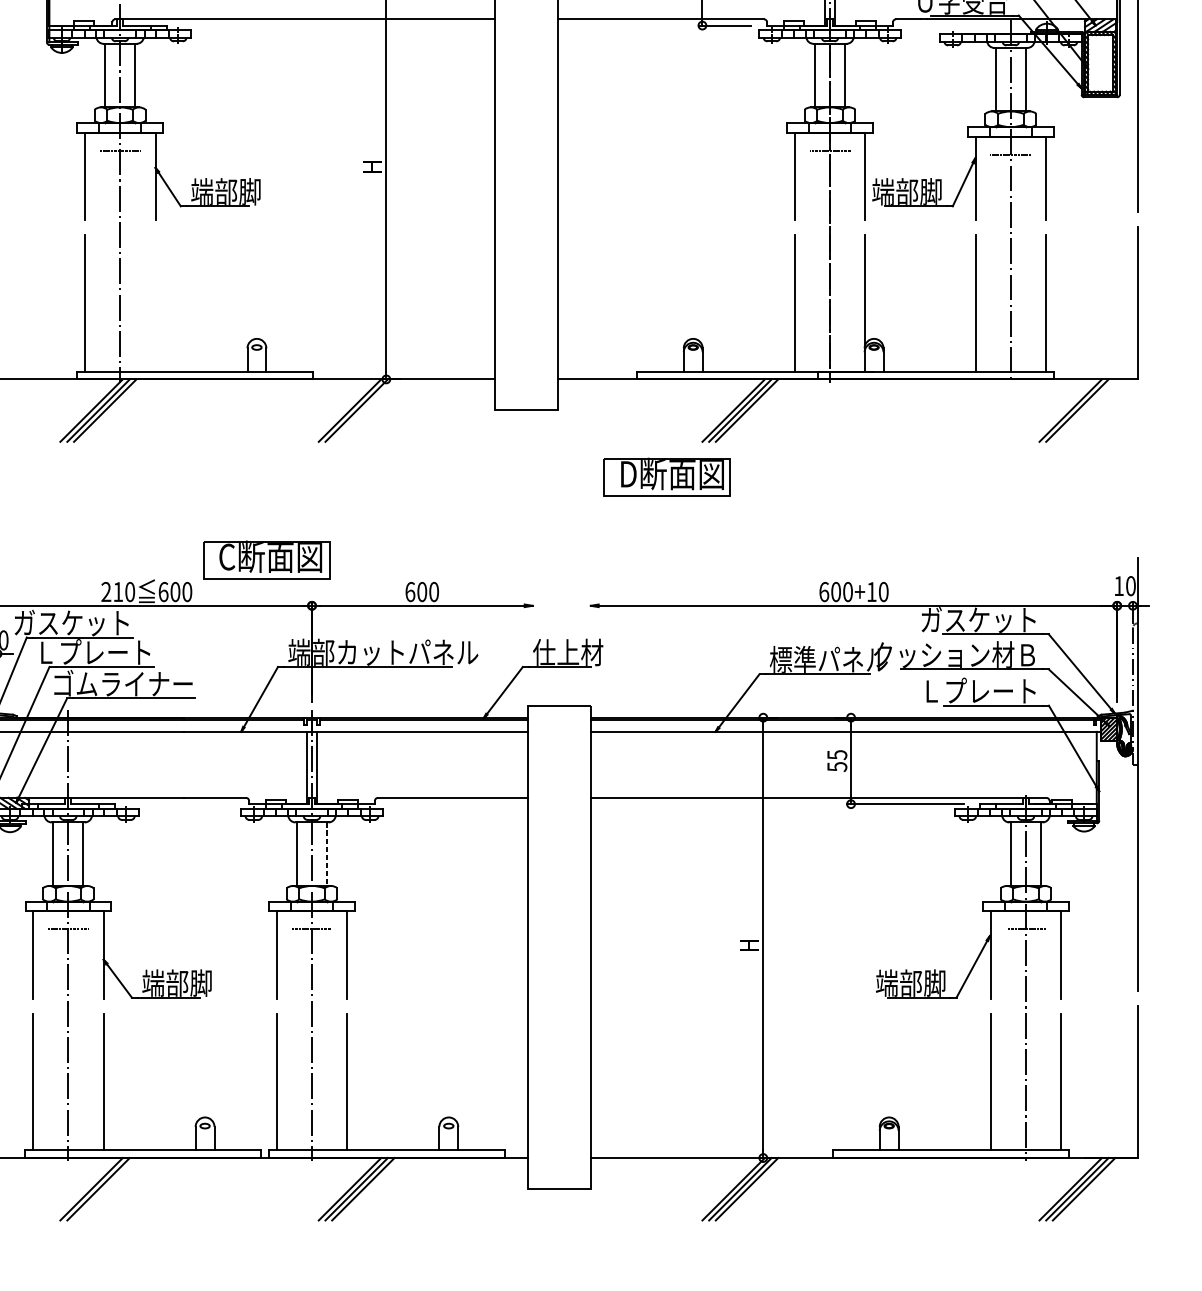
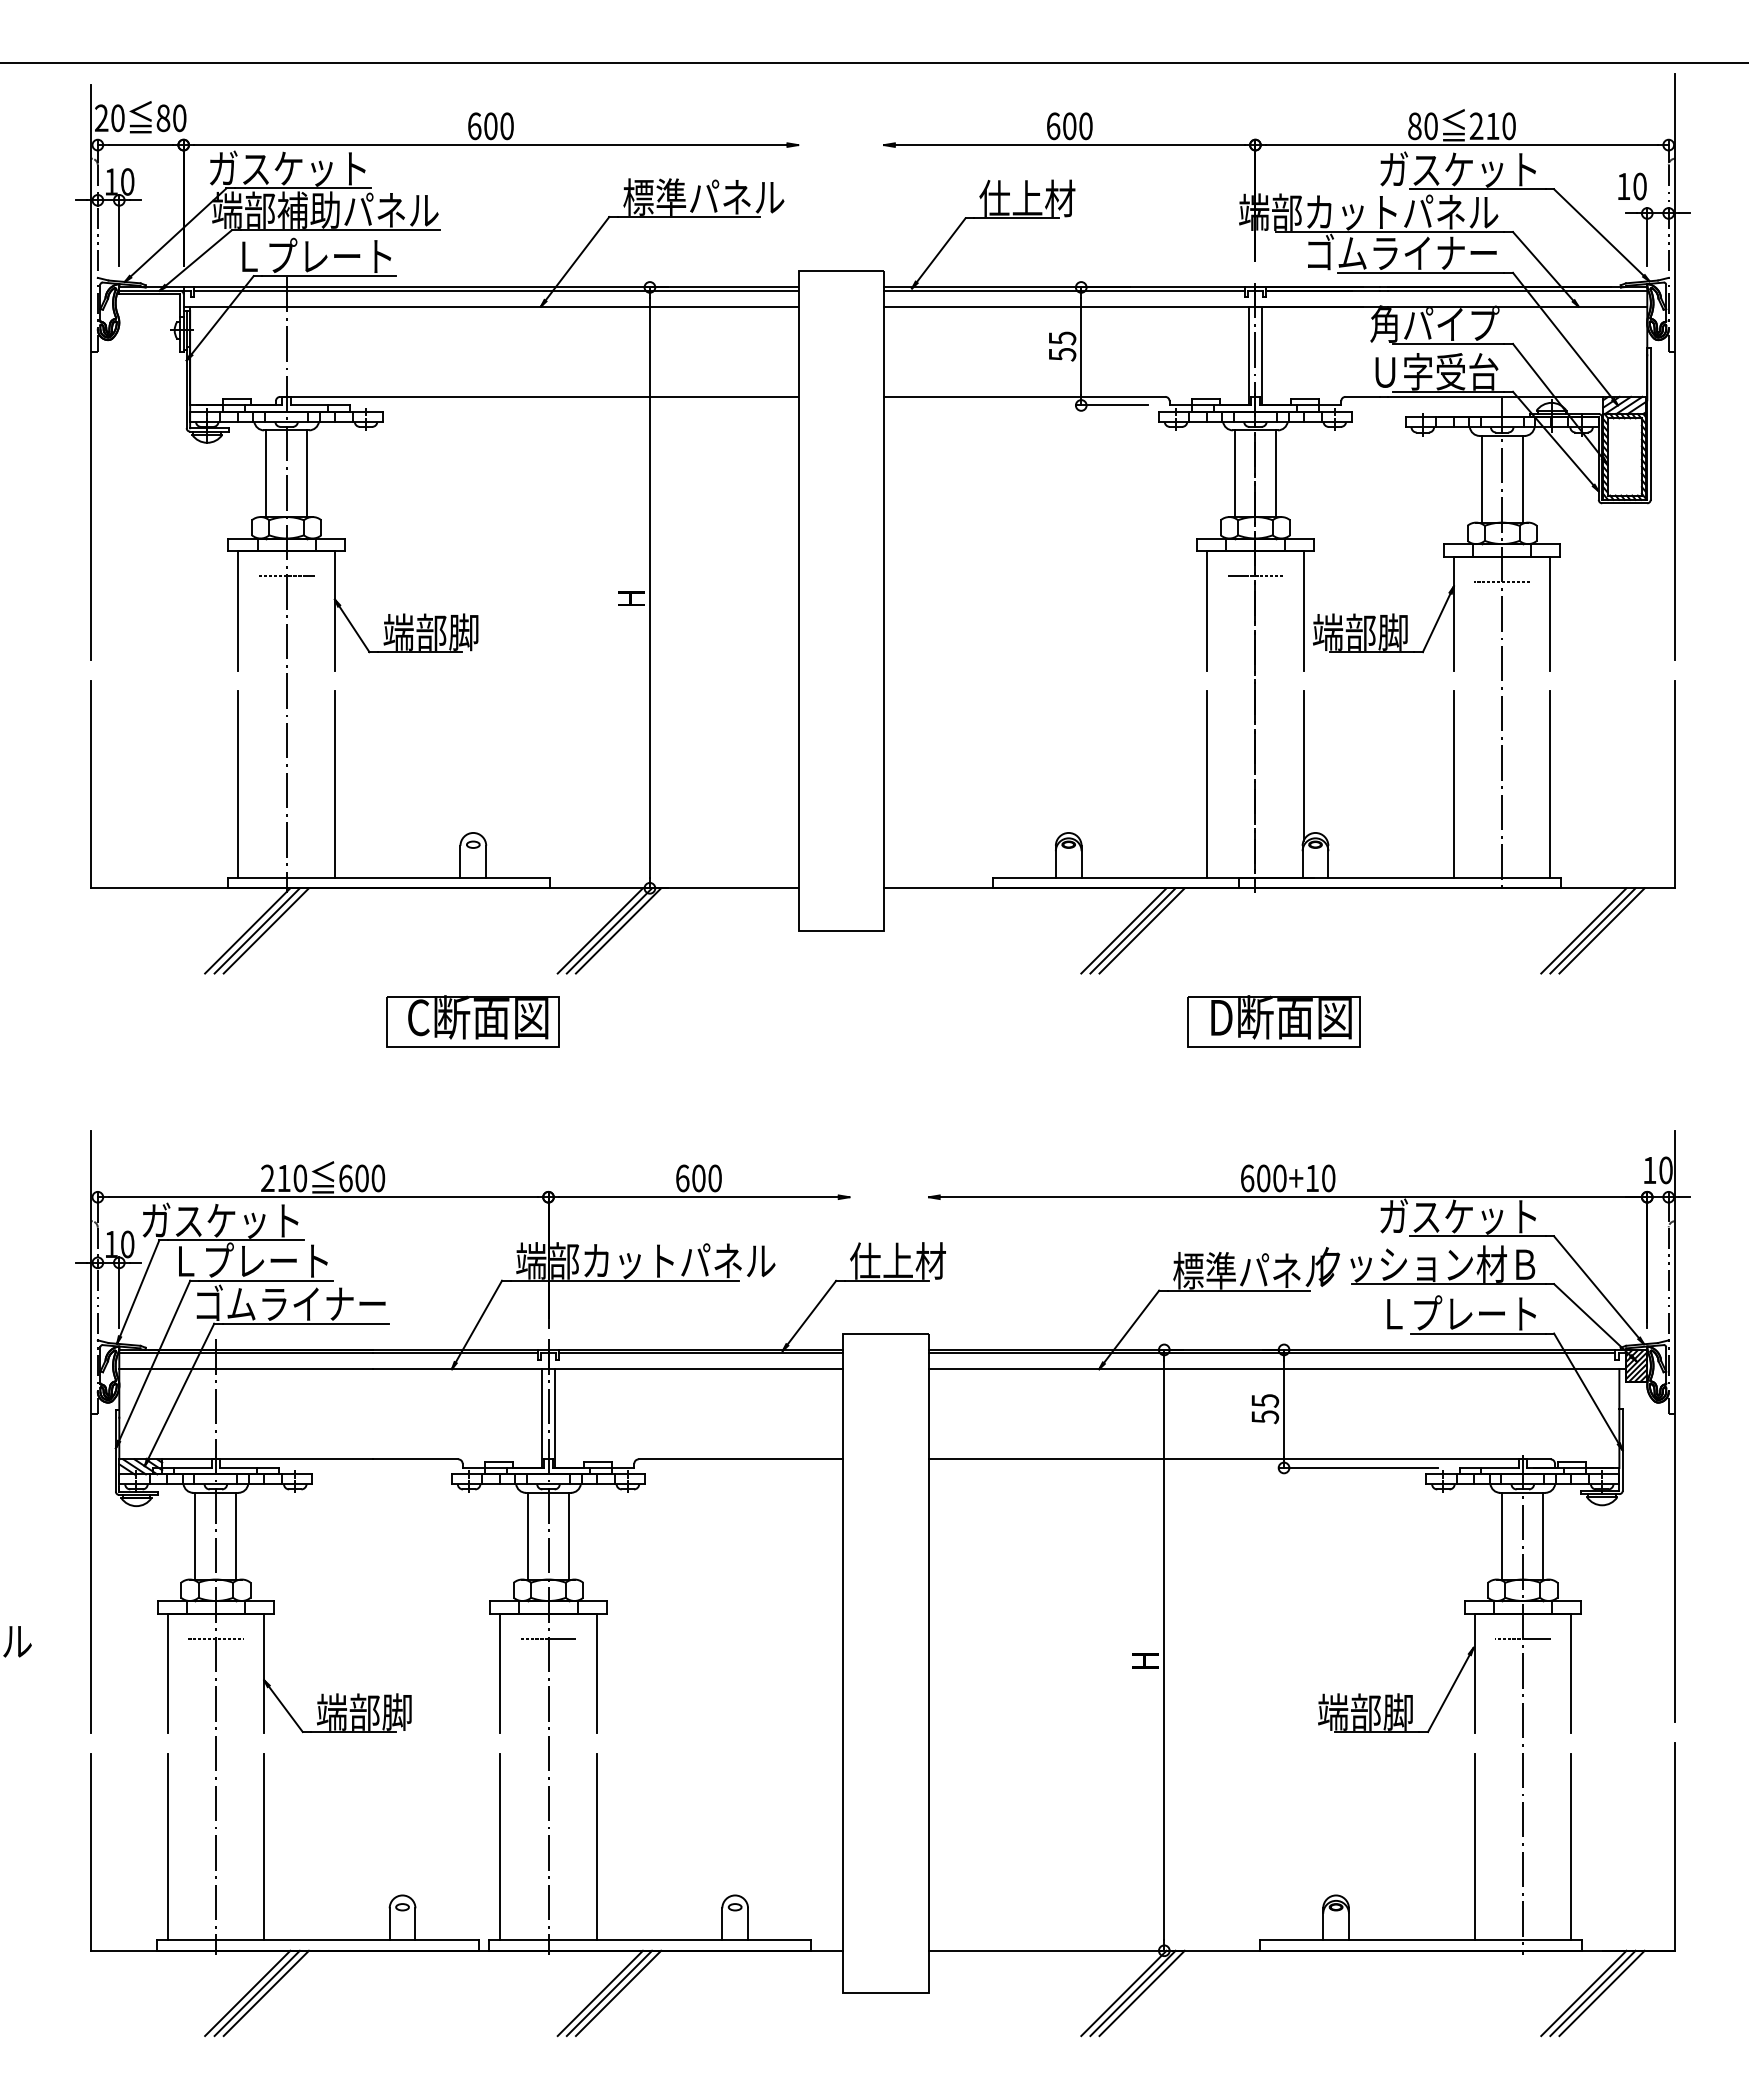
line: (155, 303) -> (334, 784), added
line: (363, 410) -> (618, 930), added
line: (1083, 410) -> (1601, 930), added
part: (666, 477) -> (1273, 1021), moved
part: (266, 559) -> (472, 1021), moved
line: (326, 854) -> (568, 1536), dashed -> solid
line: (104, 1189) -> (265, 1993), added

